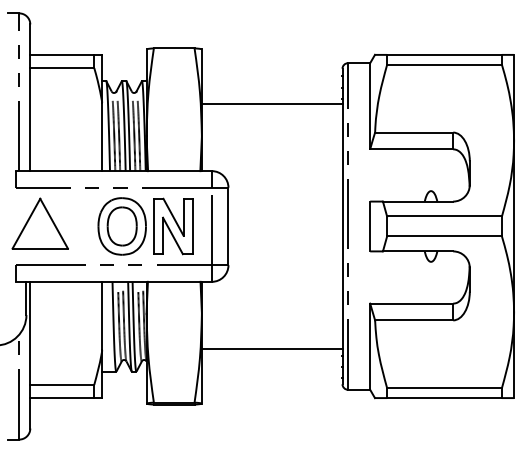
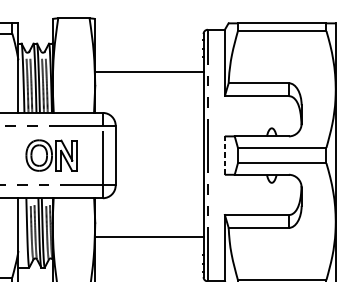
line: (271, 103) -> (148, 72), moved
part: (145, 226) -> (51, 155), size x0.7
line: (370, 226) -> (225, 155), solid -> dashed
line: (271, 349) -> (148, 237), moved

